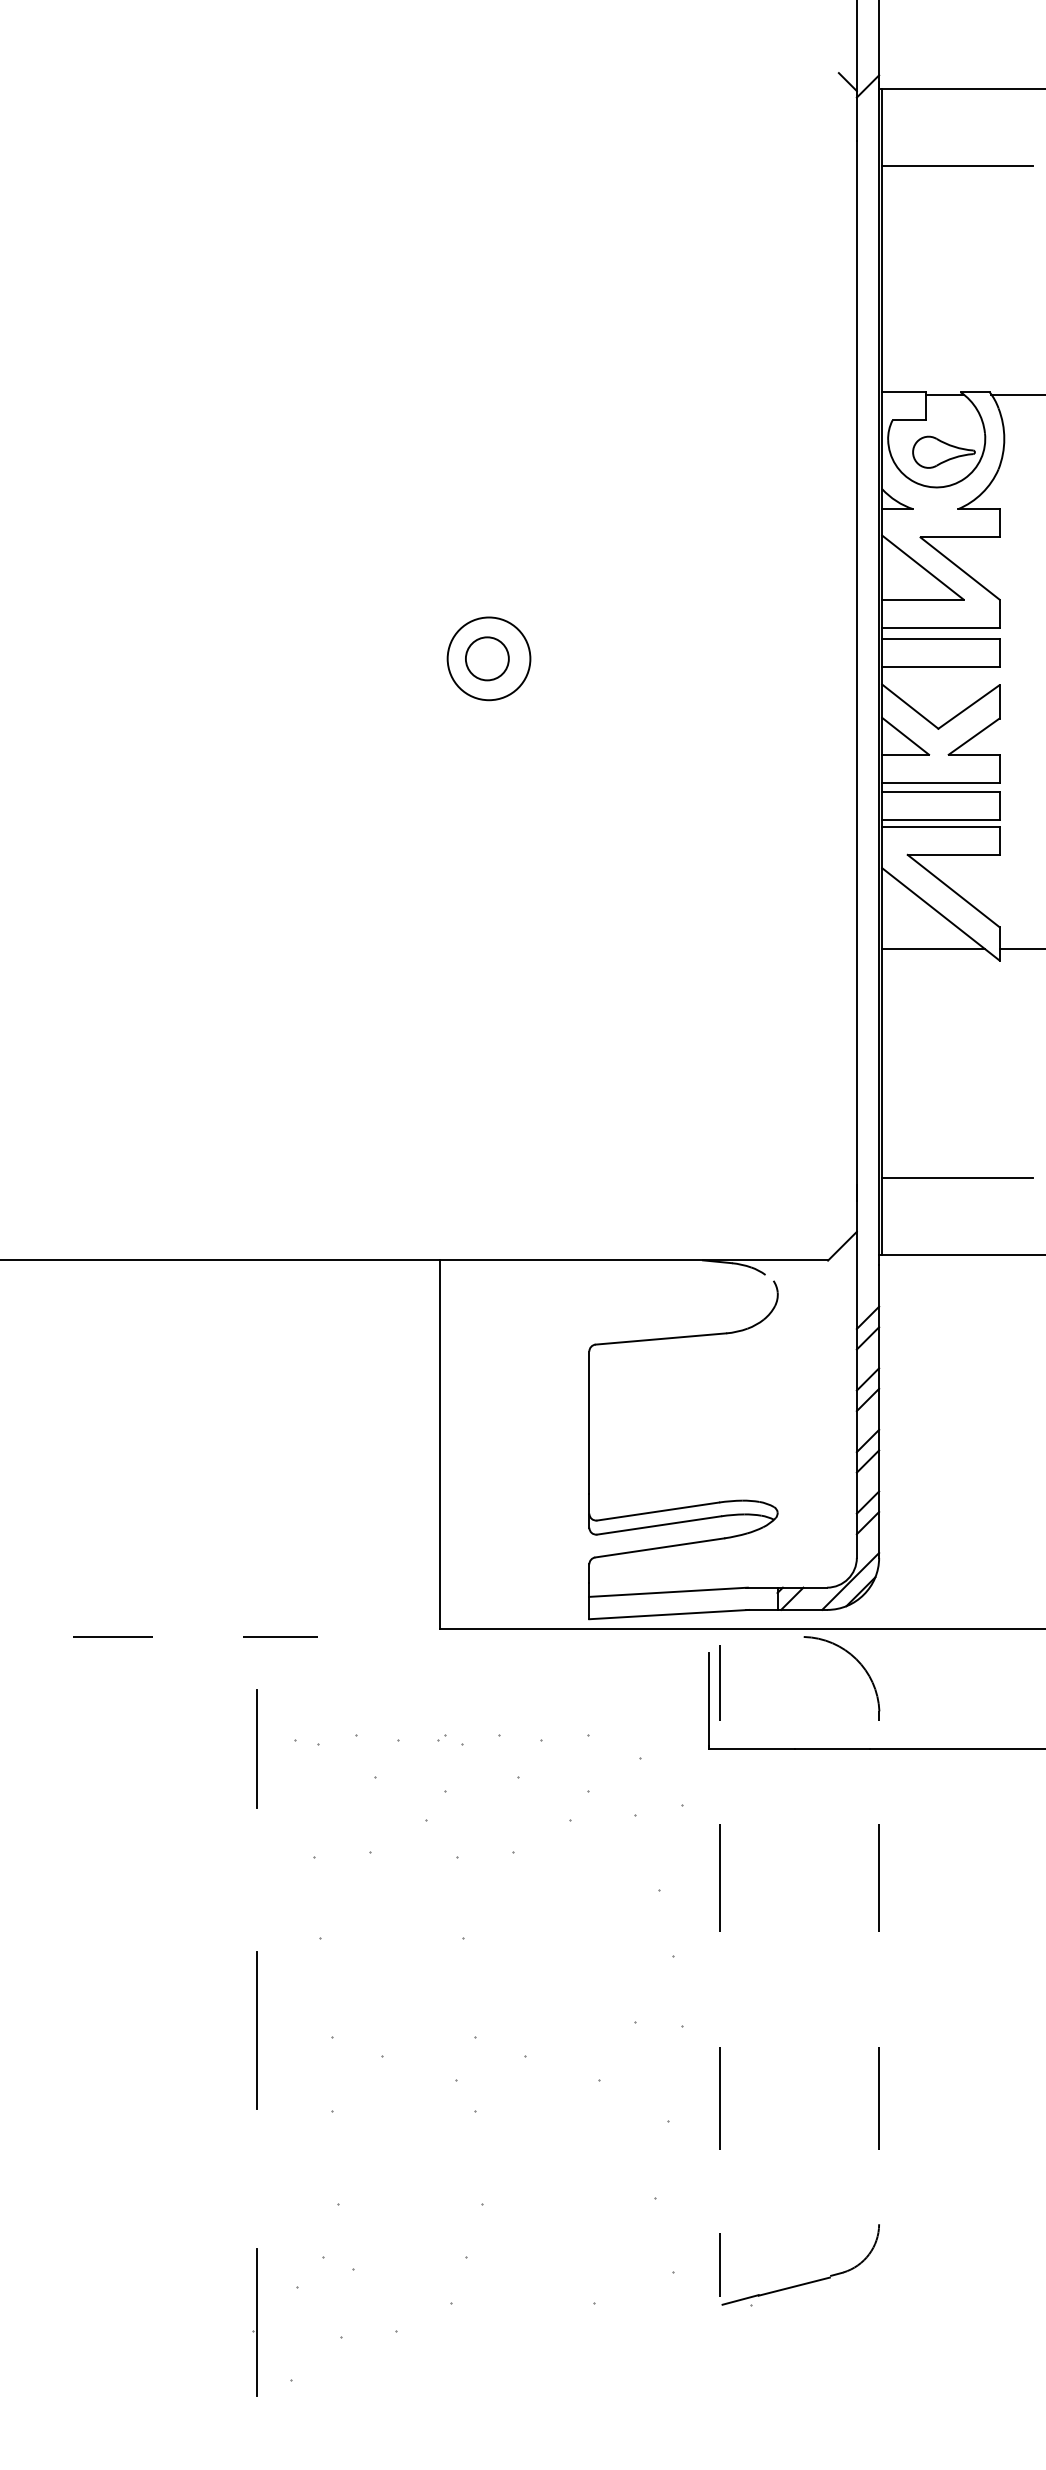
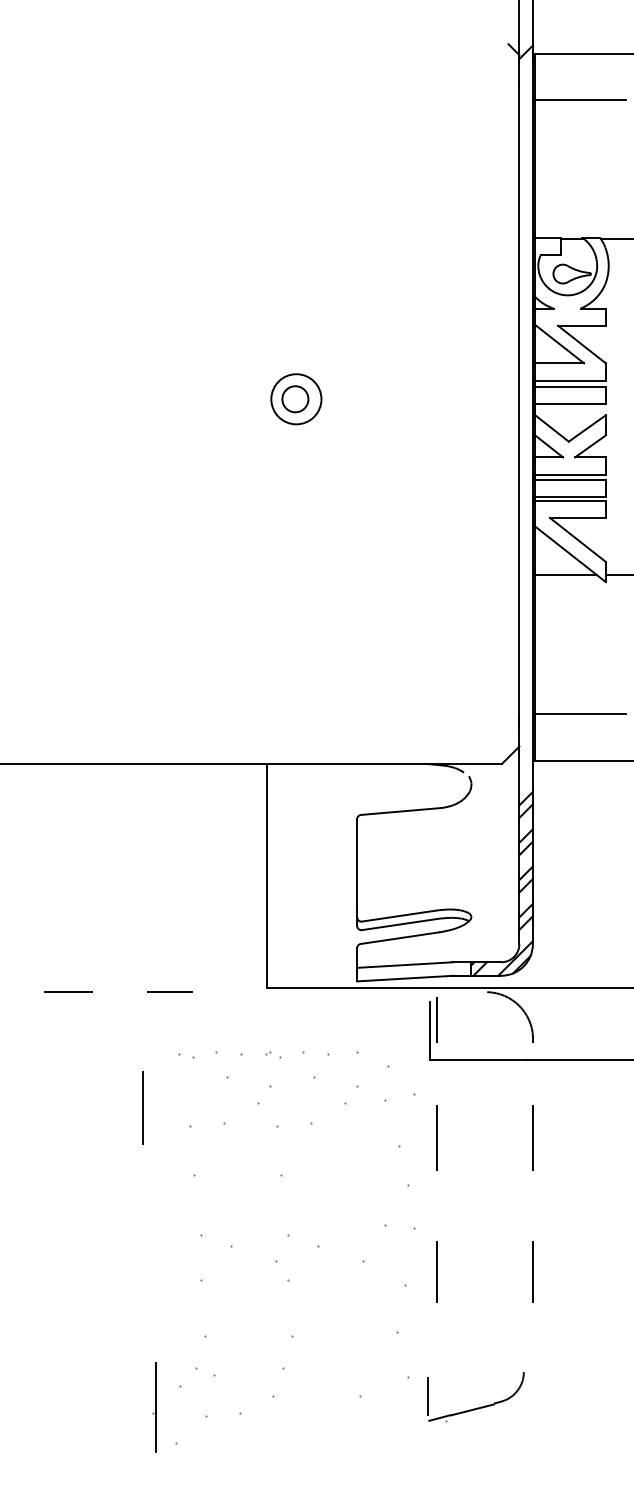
line: (256, 1748) -> (142, 1107), moved
line: (256, 2030) -> (155, 1230), removed
part: (802, 2282) -> (477, 1407), moved

